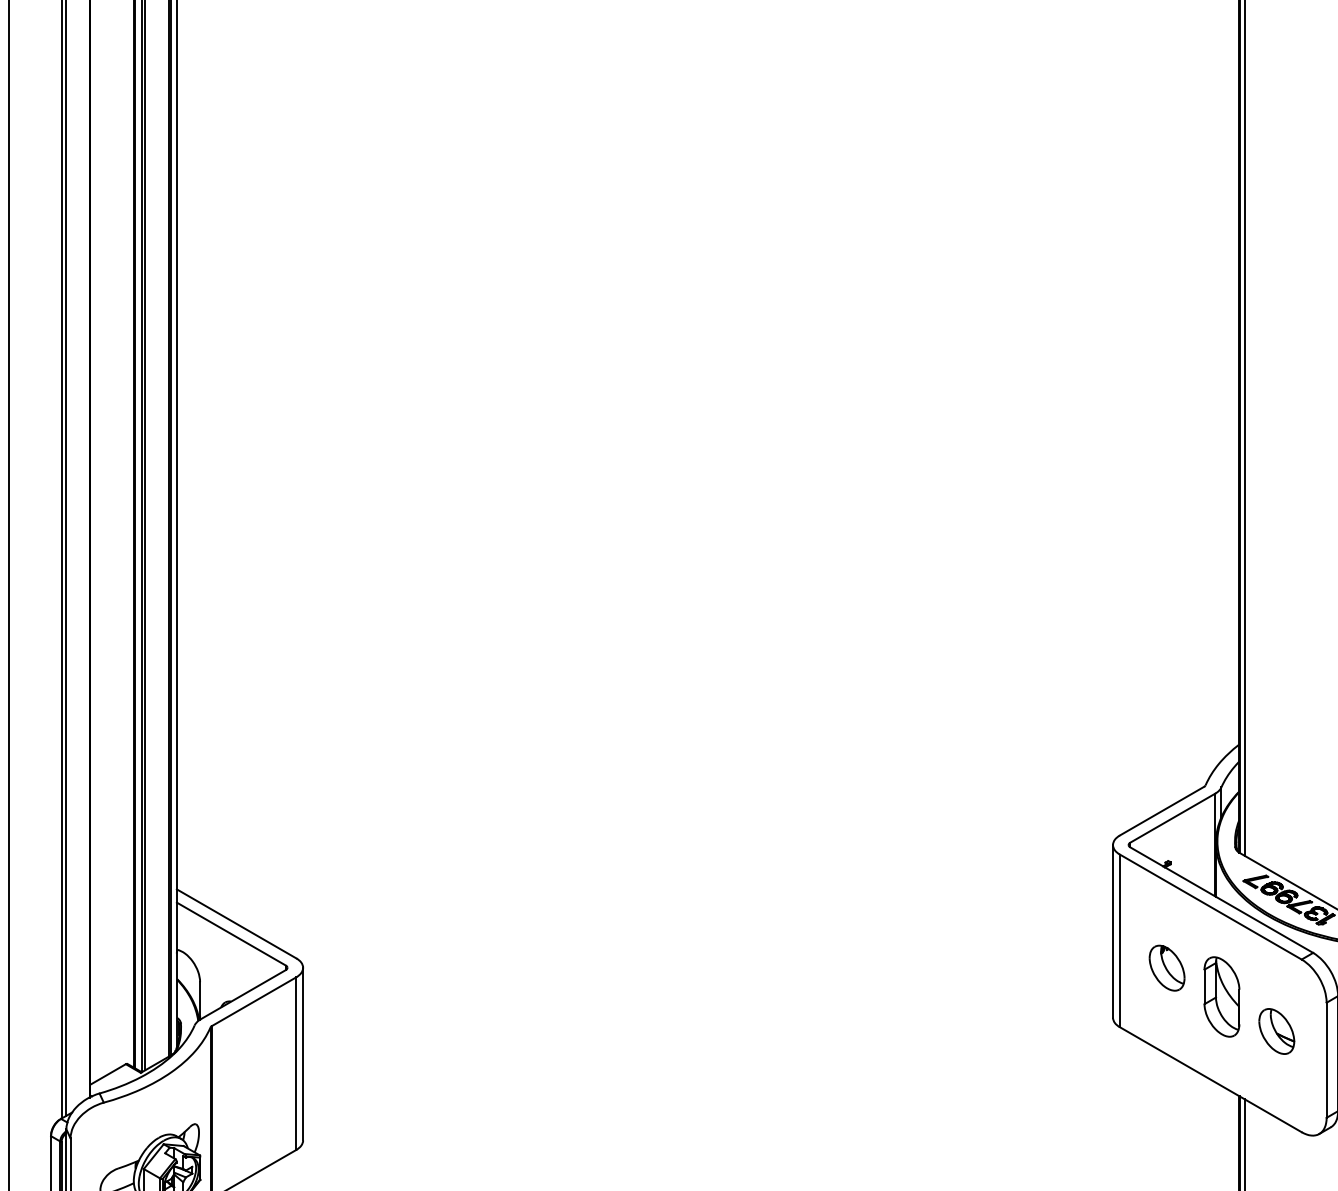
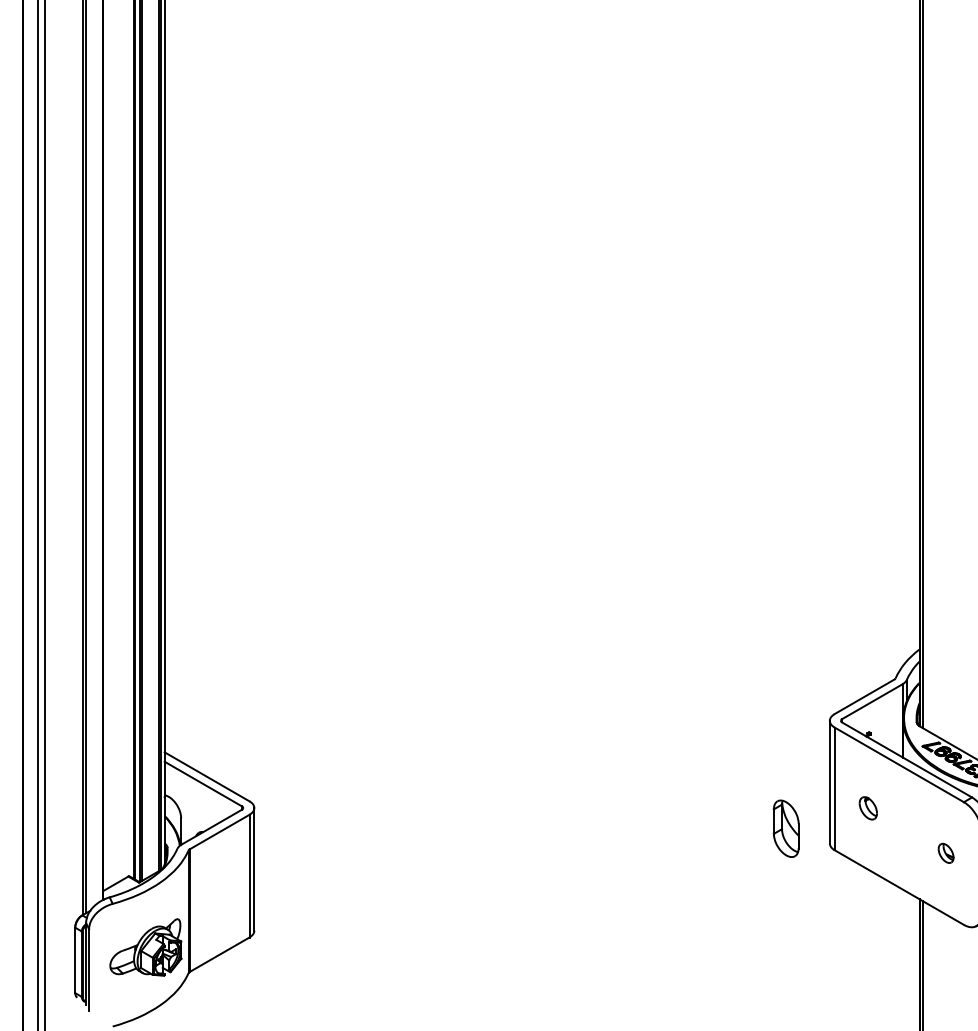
part: (1167, 968) -> (868, 808), size x0.7
part: (1220, 996) -> (785, 828), moved
part: (1275, 1031) -> (945, 853), size x0.6

